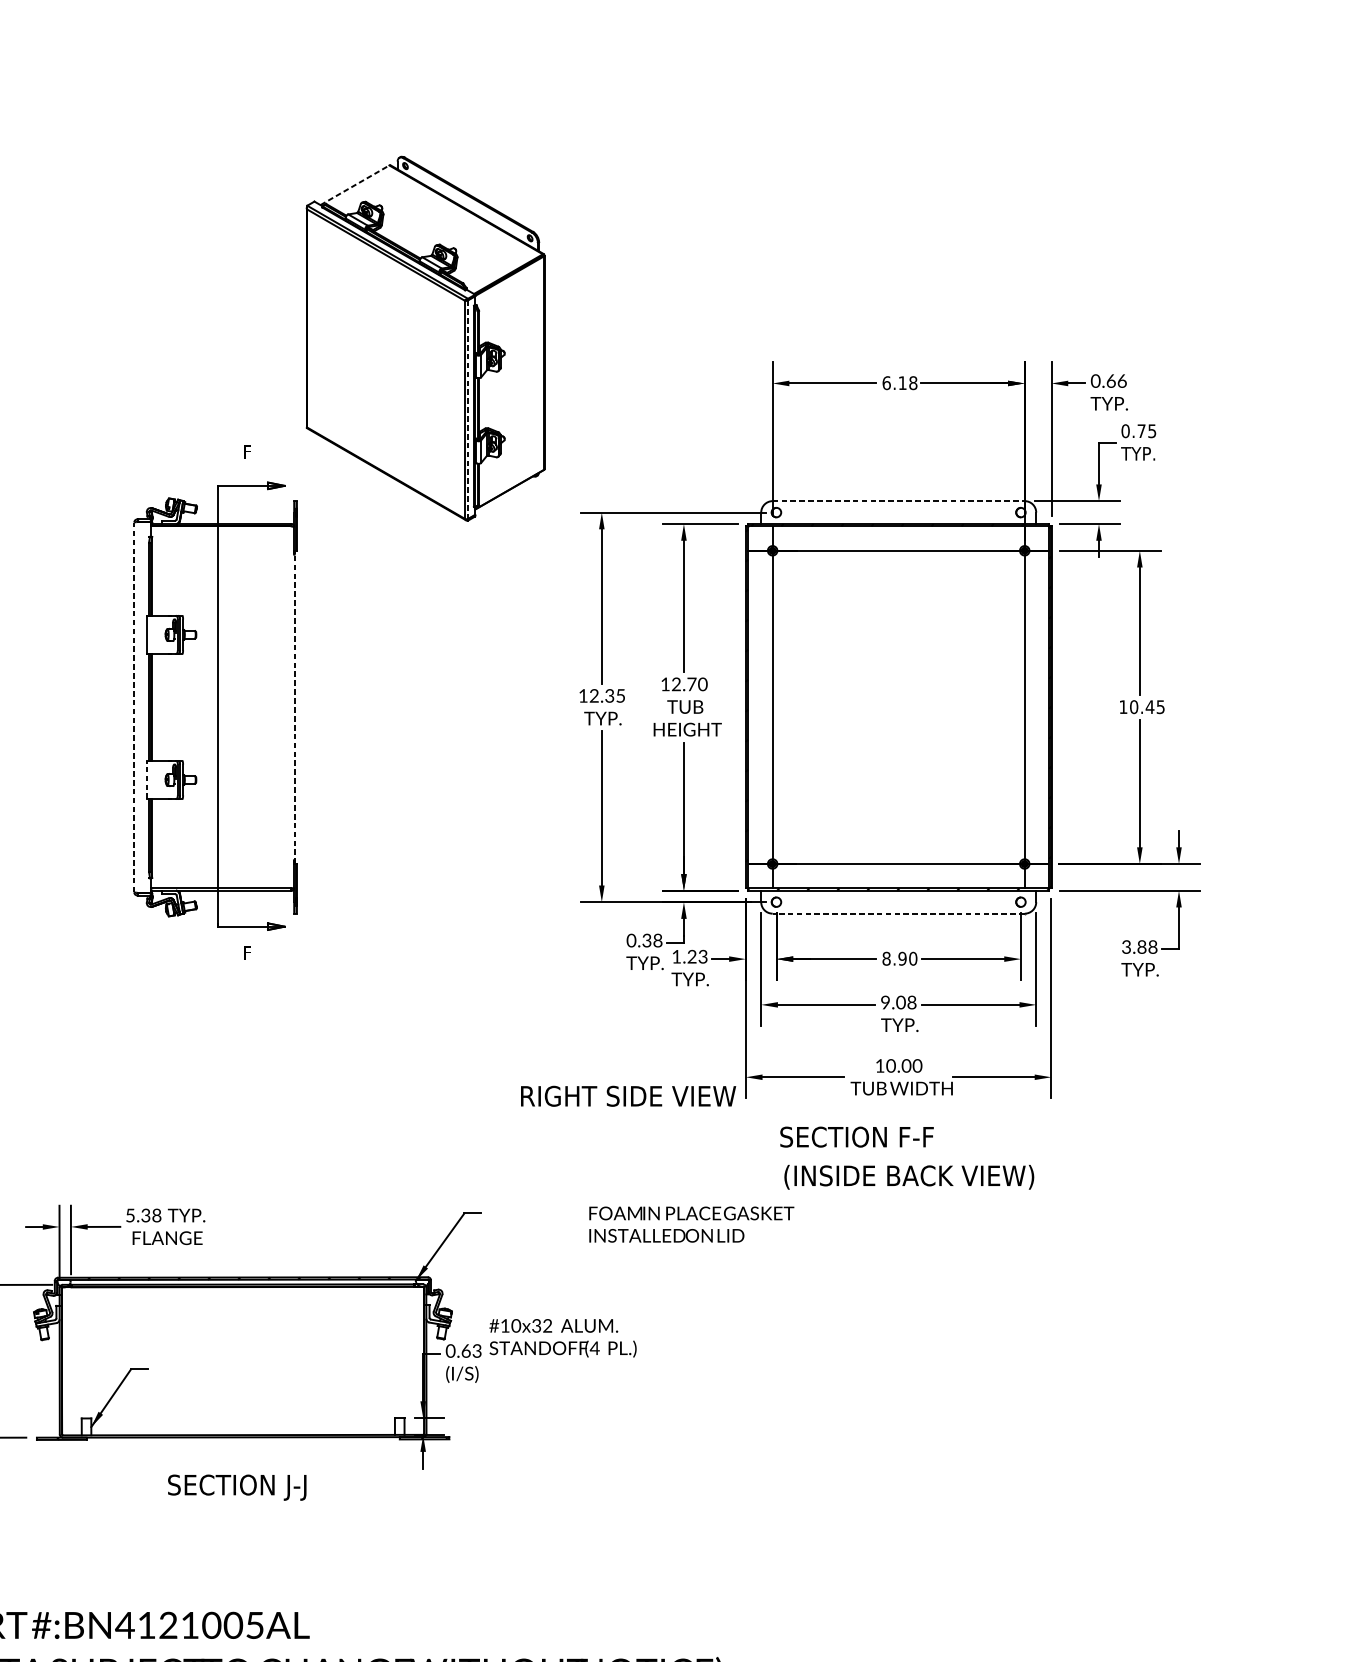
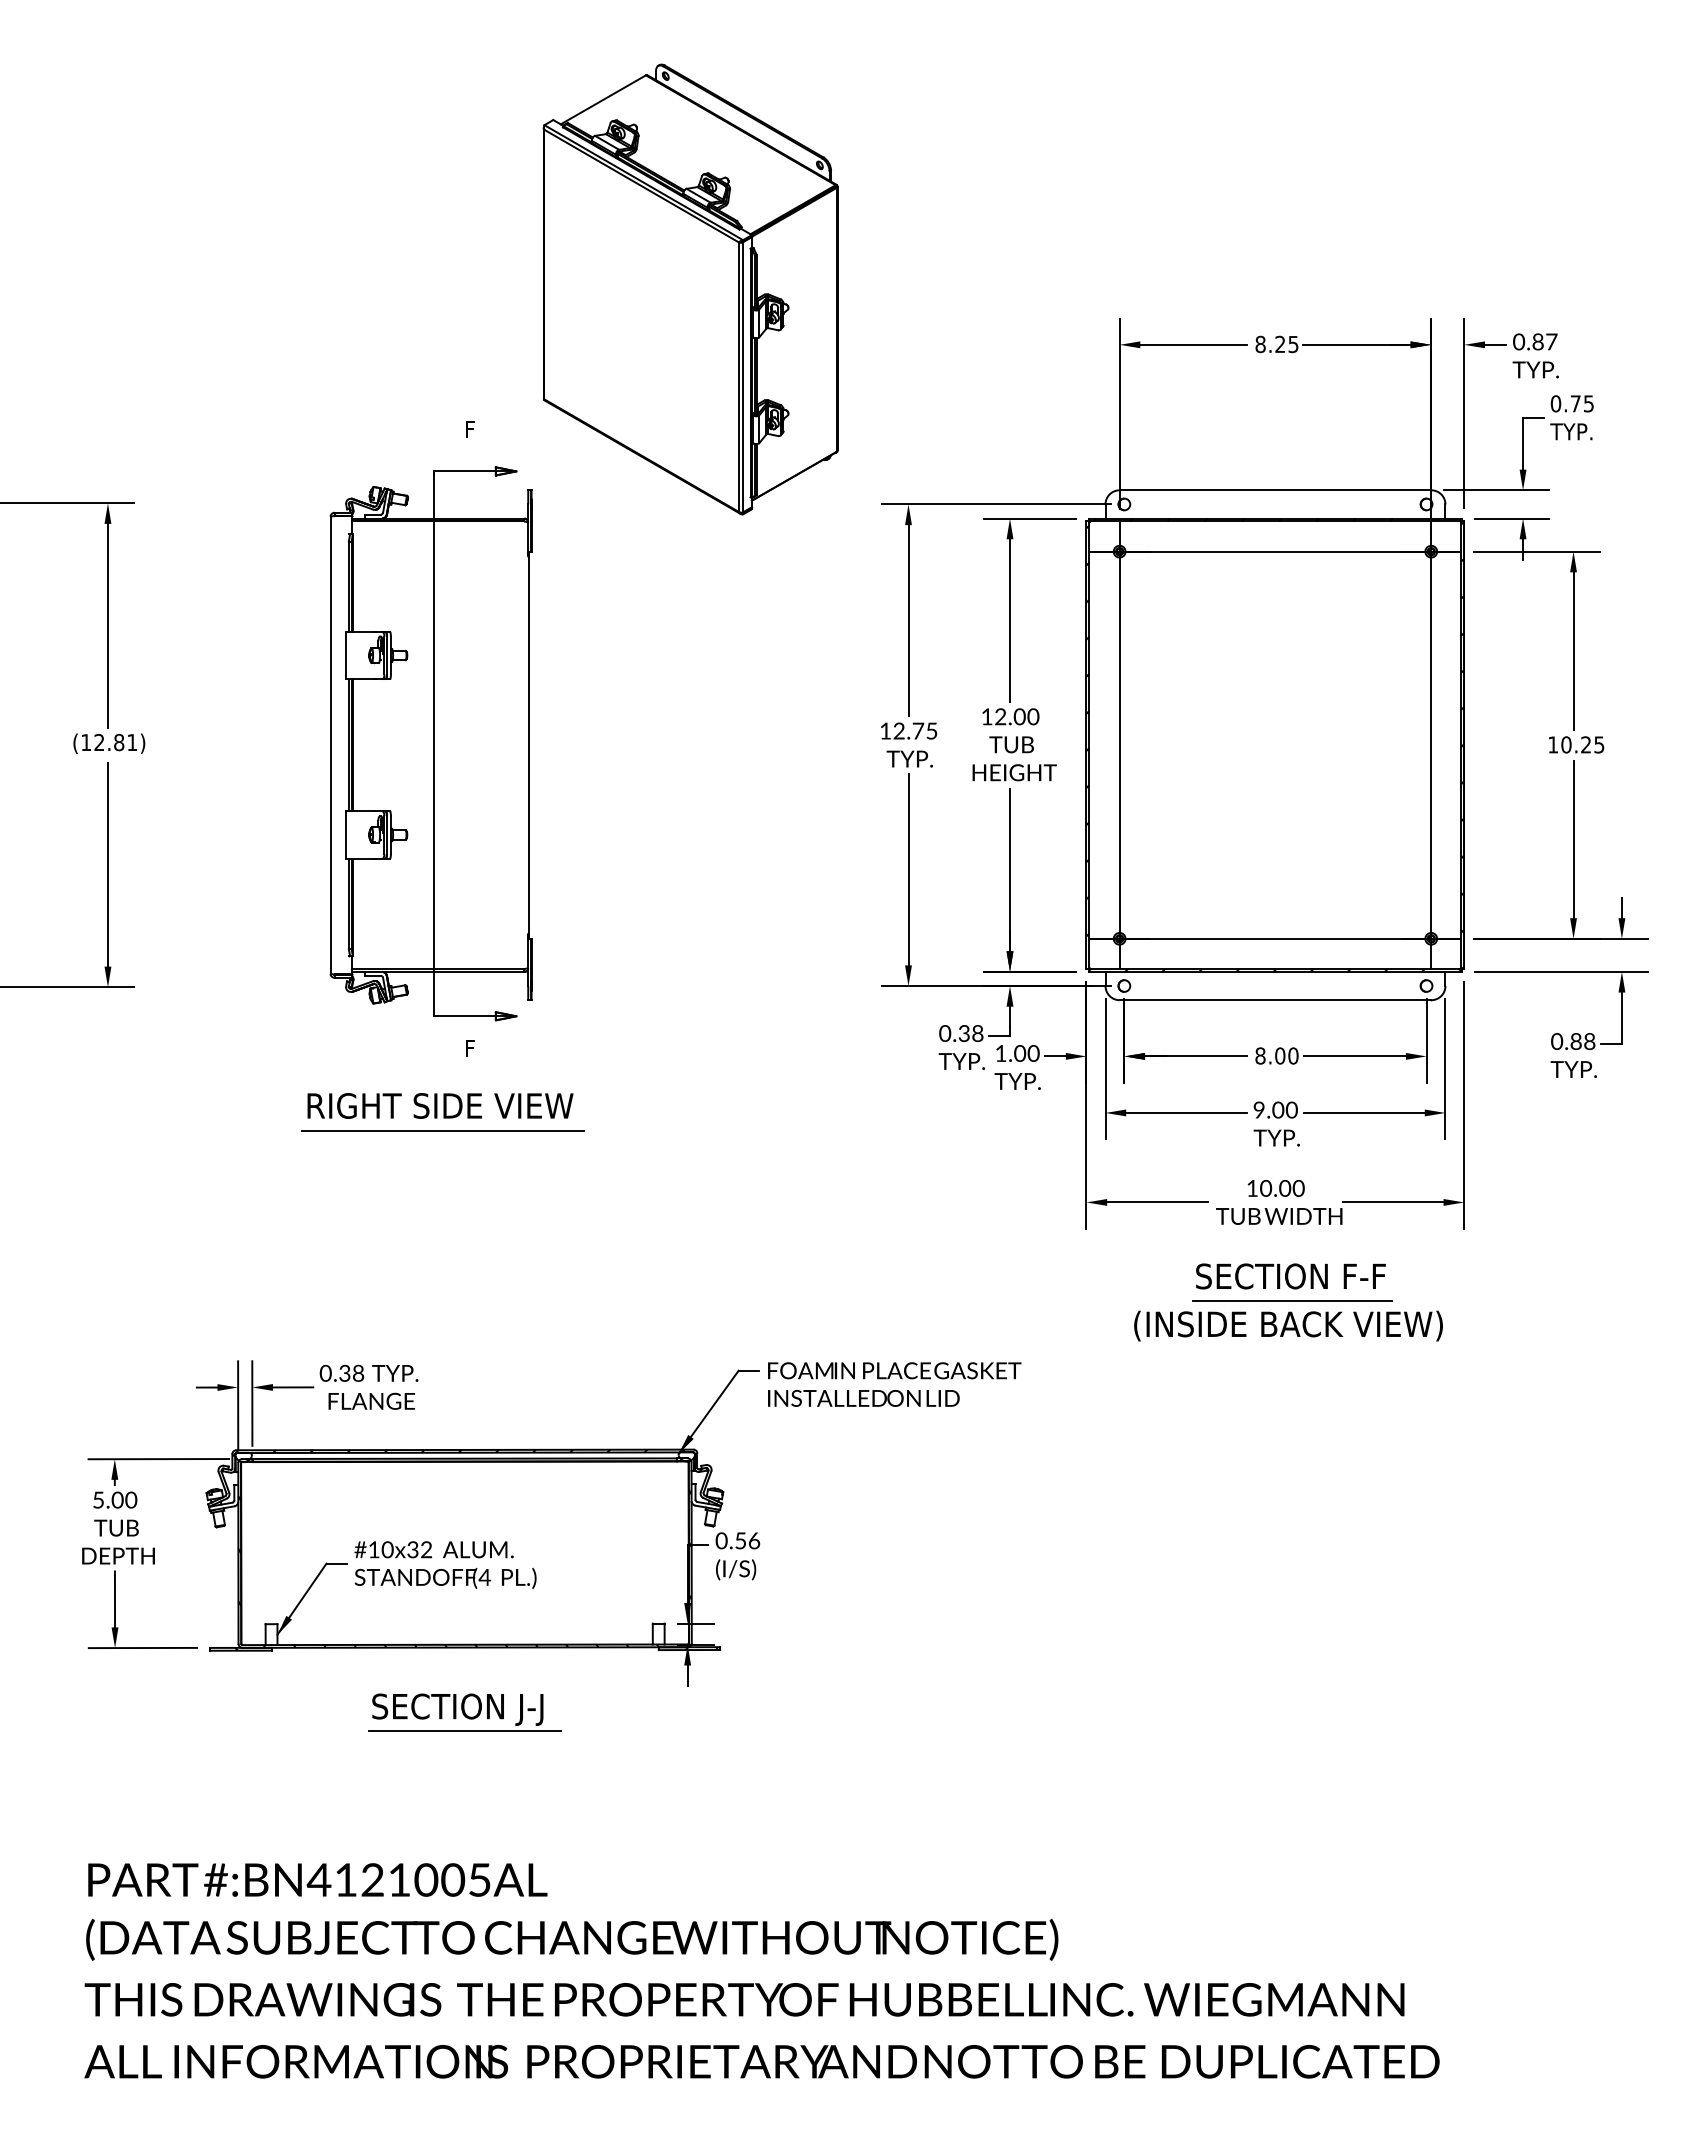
line: (355, 184) -> (603, 99), dashed -> solid
text: (1116, 380) -> (1544, 341), 0.66 -> 0.87
text: (899, 383) -> (1276, 344), 6.18 -> 8.25
line: (468, 409) -> (743, 377), dashed -> solid
line: (898, 501) -> (1275, 490), dashed -> solid
text: (691, 684) -> (1019, 716), 12.70 -> 12.00
text: (609, 695) -> (918, 730), 12.35 -> 12.75
text: (1149, 706) -> (1585, 744), 10.45 -> 10.25
line: (134, 707) -> (330, 745), dashed -> solid
line: (294, 707) -> (528, 745), dashed -> solid
line: (146, 780) -> (345, 835), dashed -> solid
line: (898, 913) -> (1275, 1000), dashed -> solid
text: (1126, 947) -> (1557, 1041), 3.88 -> 0.88
text: (697, 956) -> (1026, 1053), 1.23 -> 1.00
text: (902, 958) -> (1280, 1055), 8.90 -> 8.00
text: (911, 1002) -> (1291, 1110), 9.08 -> 9.00
line: (225, 1019) -> (443, 1130), added
text: (628, 1095) -> (440, 1105), moved
text: (856, 1137) -> (1290, 1276), moved
line: (912, 1157) -> (1292, 1301), added
text: (130, 1214) -> (325, 1372), 5.38 -> 0.38
text: (691, 1224) -> (894, 1384), moved
text: (563, 1337) -> (445, 1564), moved
text: (471, 1350) -> (747, 1540), 0.63 -> 0.56
hatch: (242, 1361) -> (464, 1553), added
line: (242, 1505) -> (464, 1731), added

